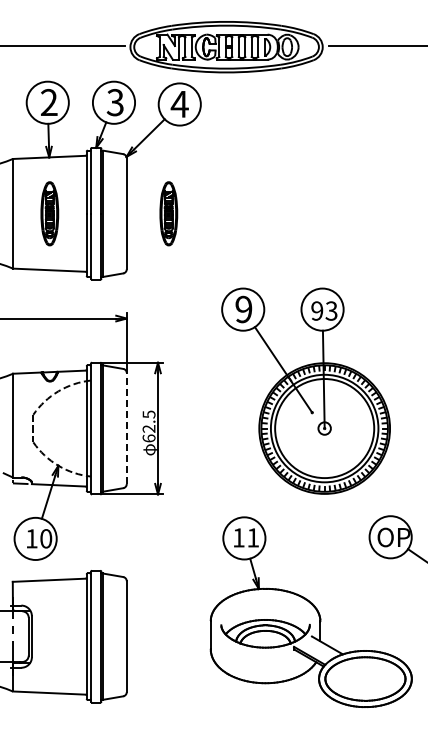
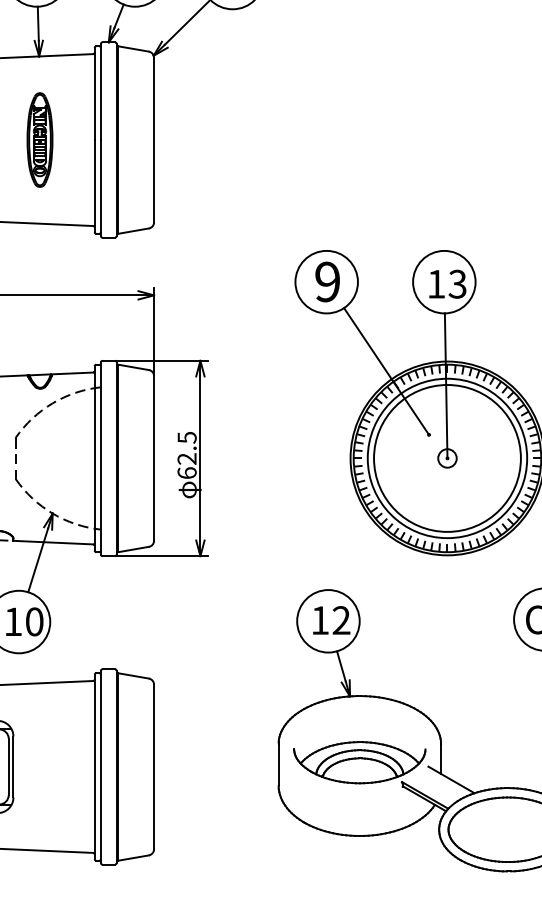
part: (168, 213) -> (215, 139), removed
text: (317, 310) -> (436, 283), 93 -> 13
line: (126, 428) -> (153, 458), dashed -> solid
text: (253, 537) -> (341, 619), 11 -> 12

